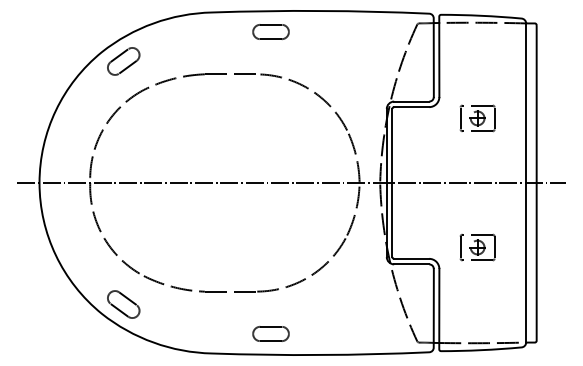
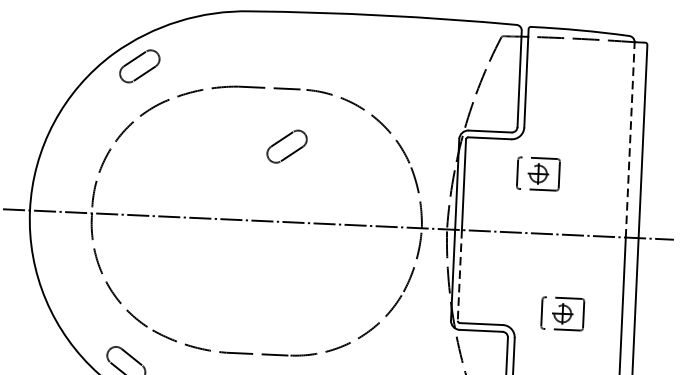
part: (270, 31) -> (321, 37), removed
line: (526, 103) -> (630, 140), solid -> dashed
part: (477, 118) -> (538, 174), moved
part: (246, 121) -> (286, 146), added
line: (392, 220) -> (460, 276), solid -> dashed

